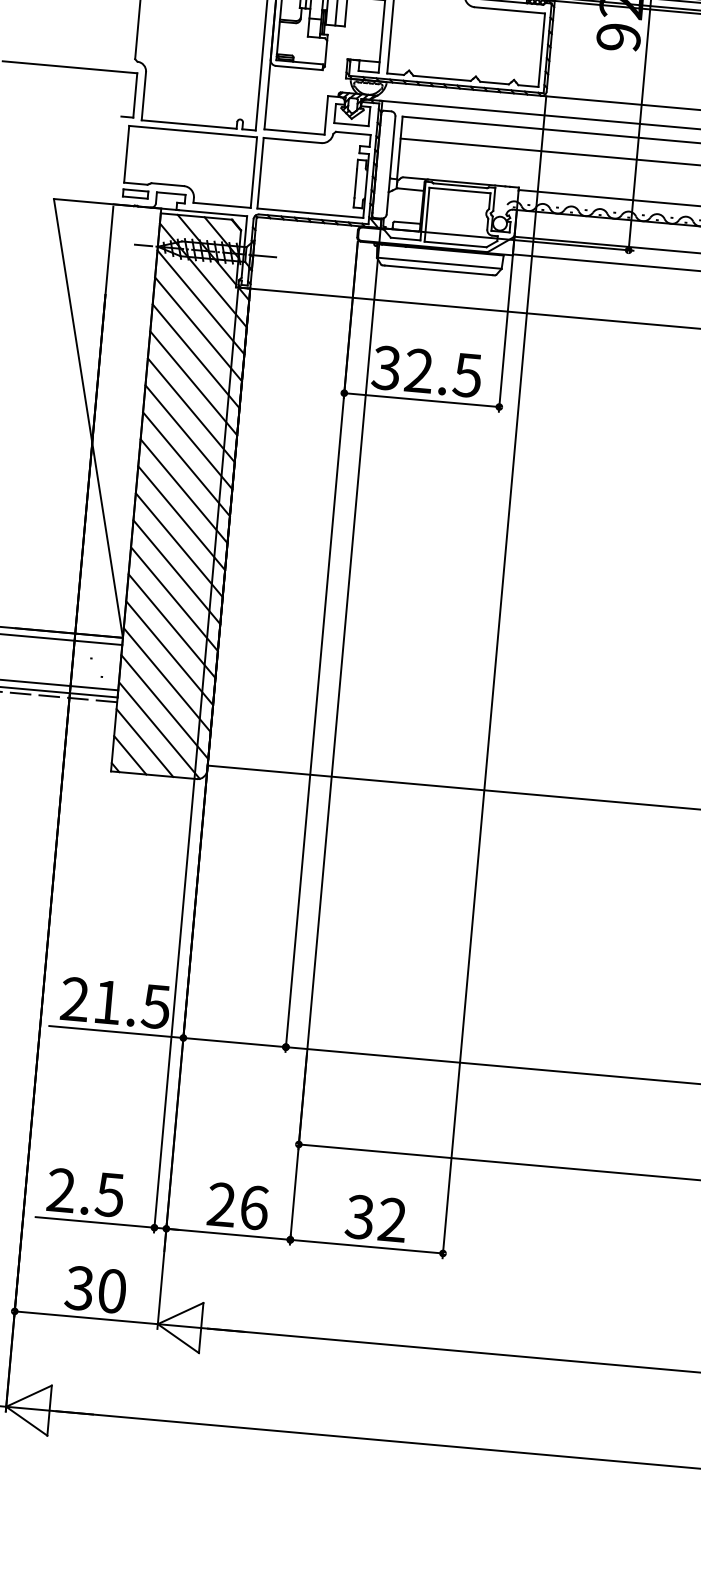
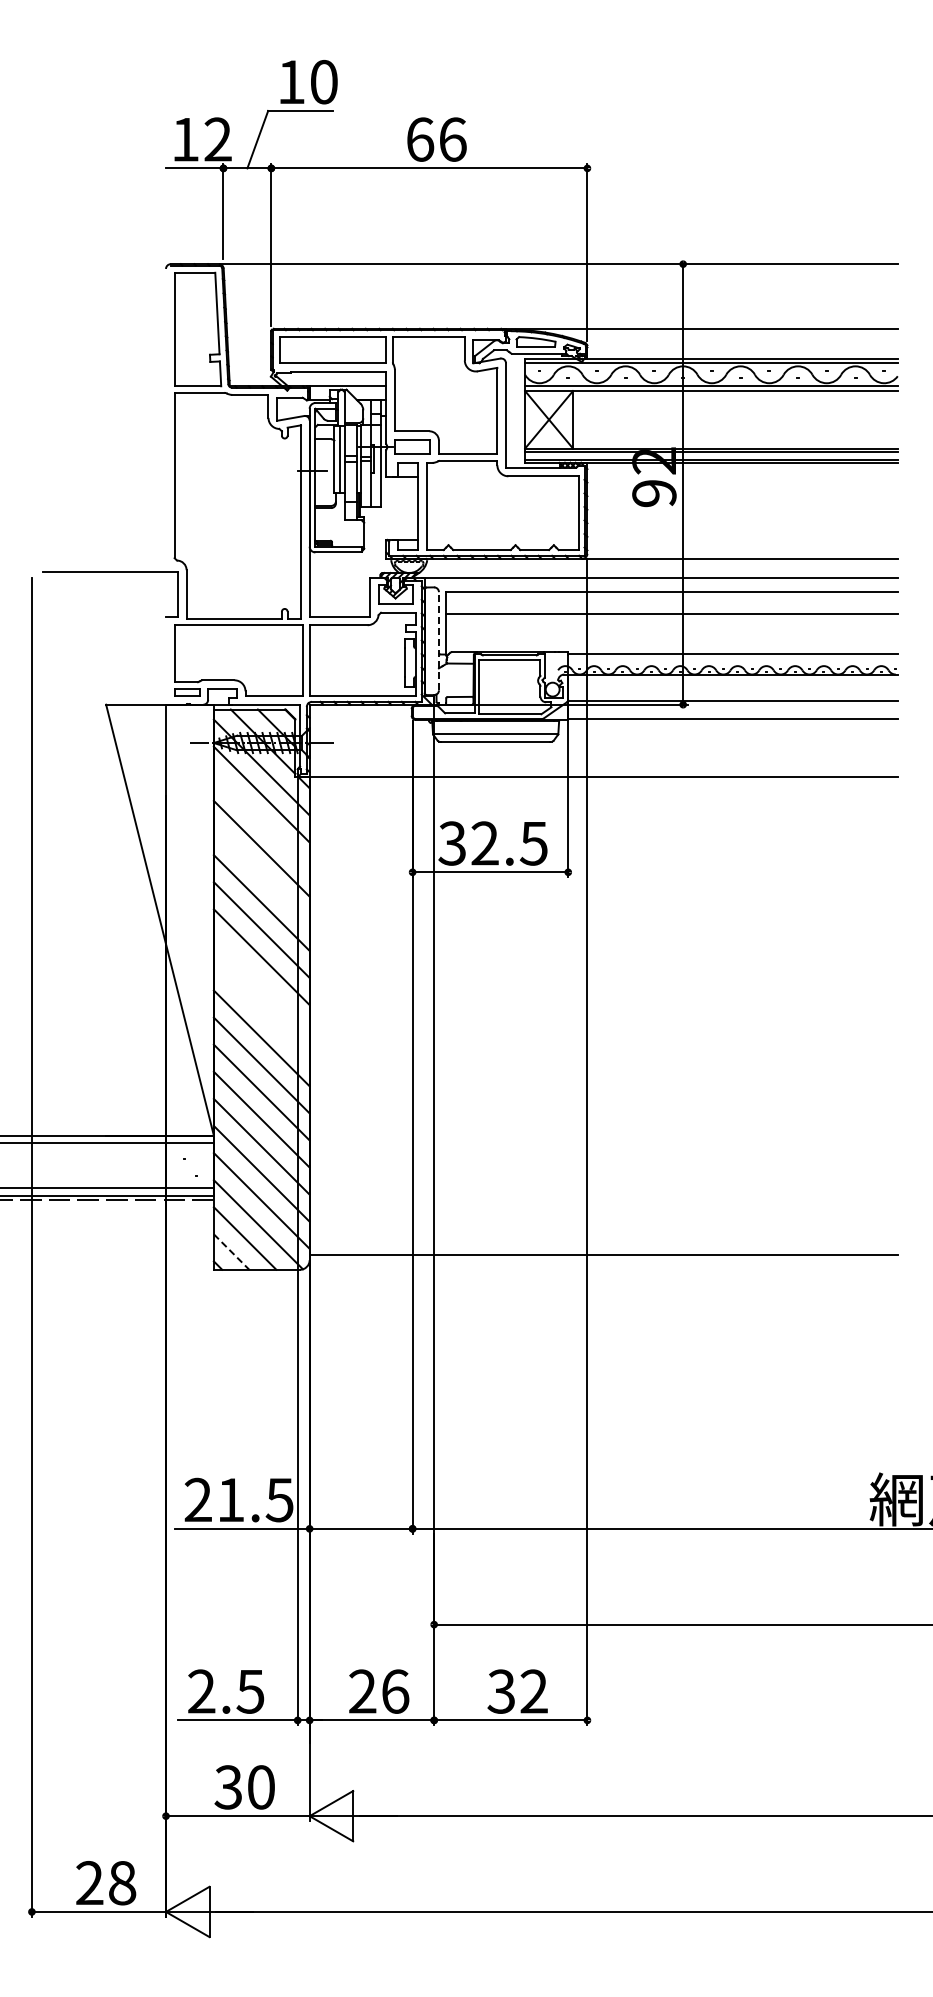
line: (390, 164) -> (438, 640), solid -> dashed
line: (198, 329) -> (261, 821), removed
line: (193, 382) -> (261, 875), removed
line: (183, 491) -> (261, 984), removed
line: (181, 518) -> (261, 1011), removed
line: (130, 755) -> (231, 1252), solid -> dashed

